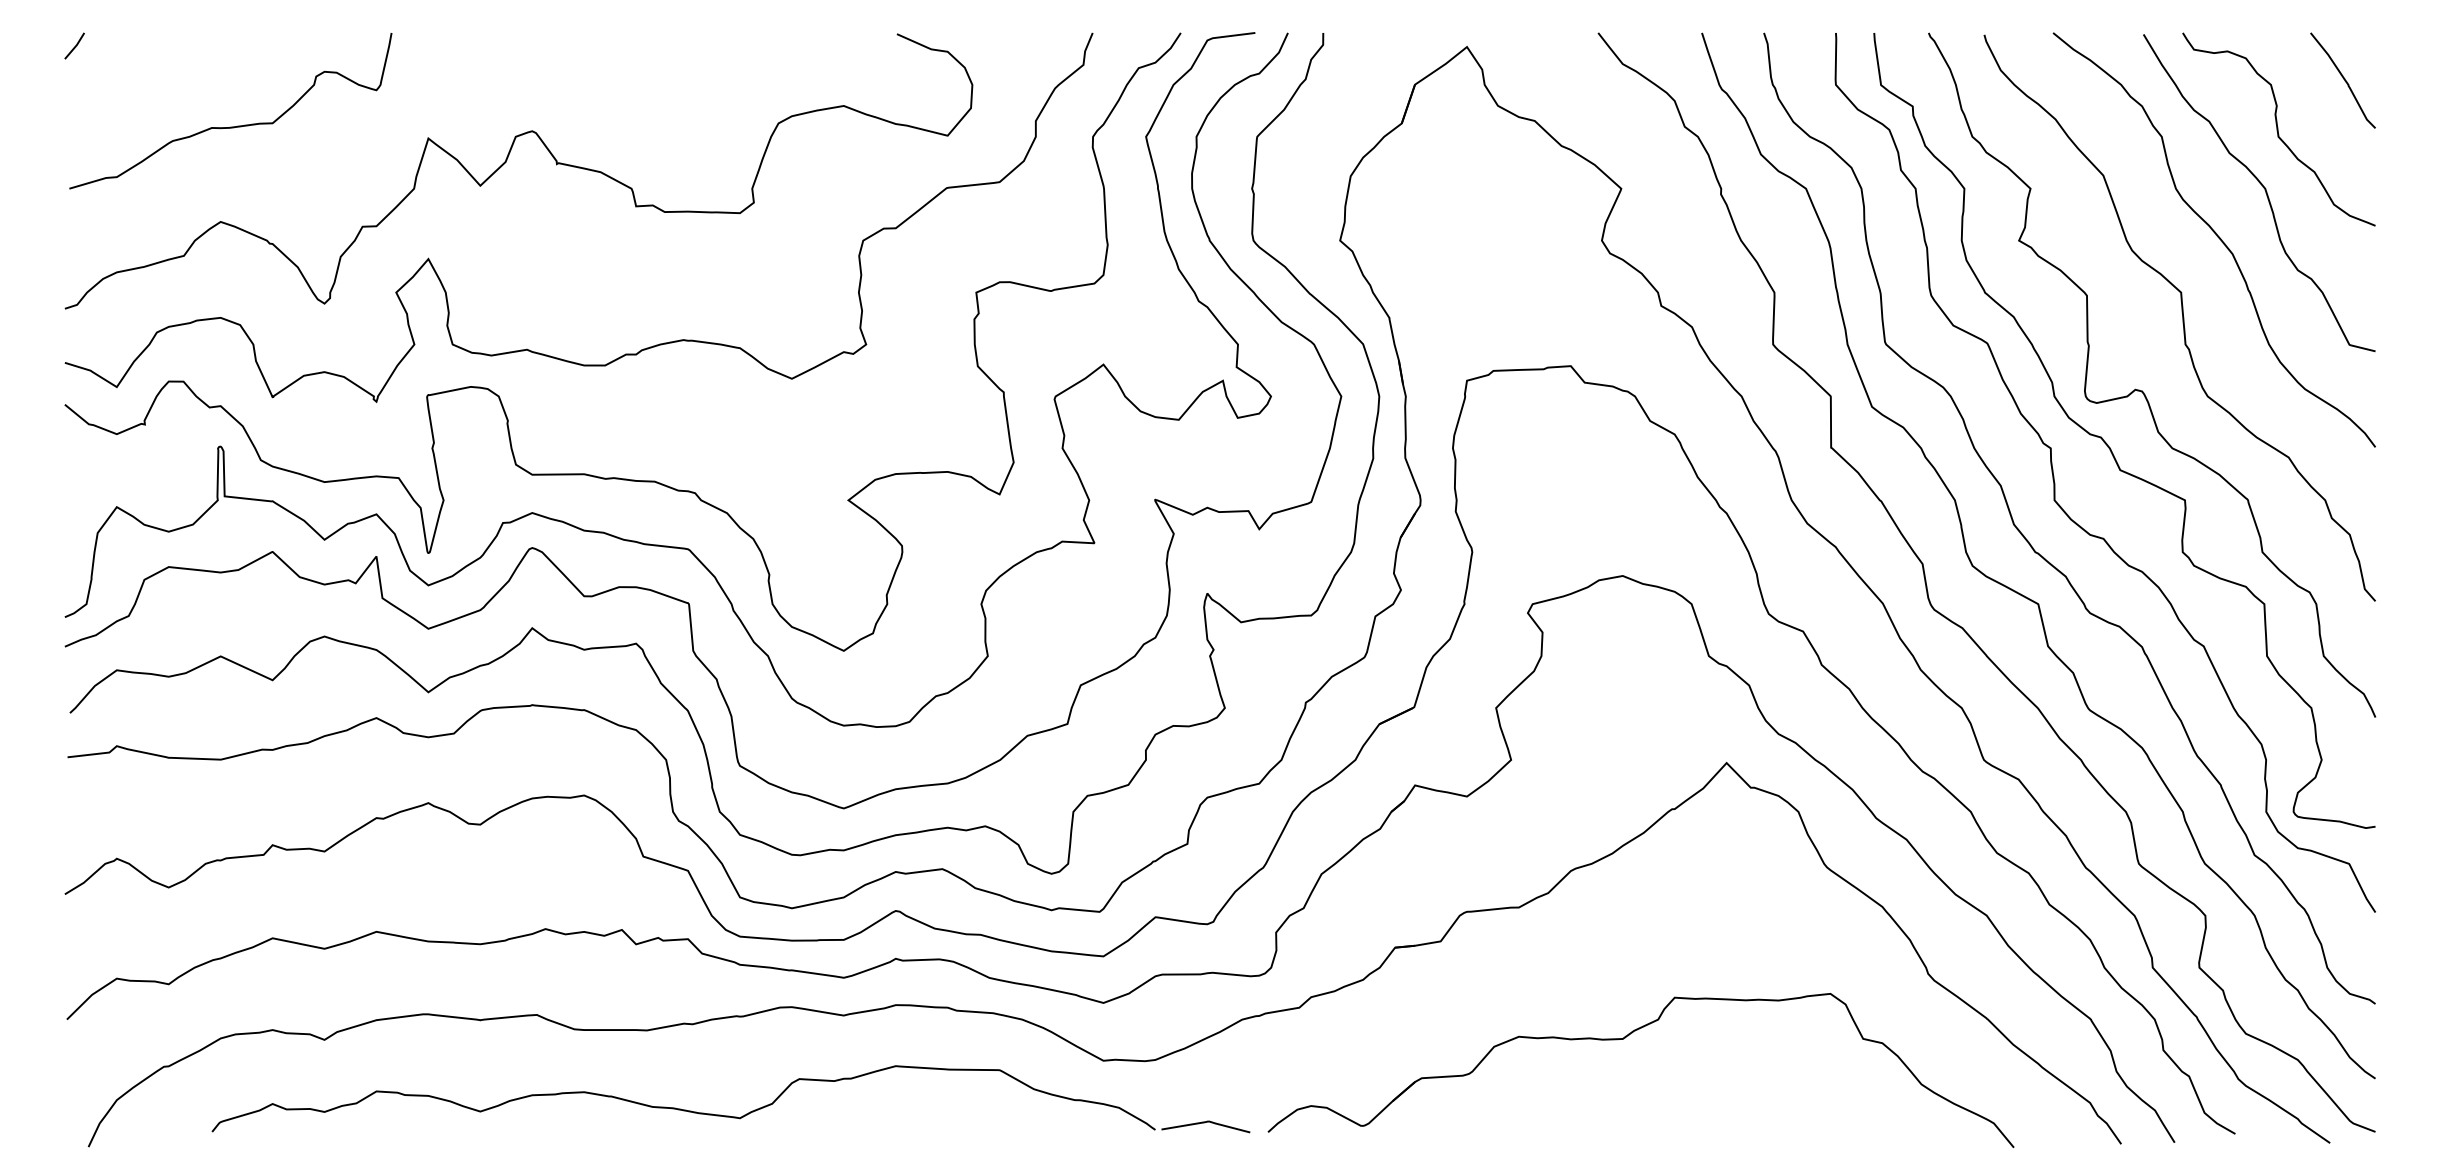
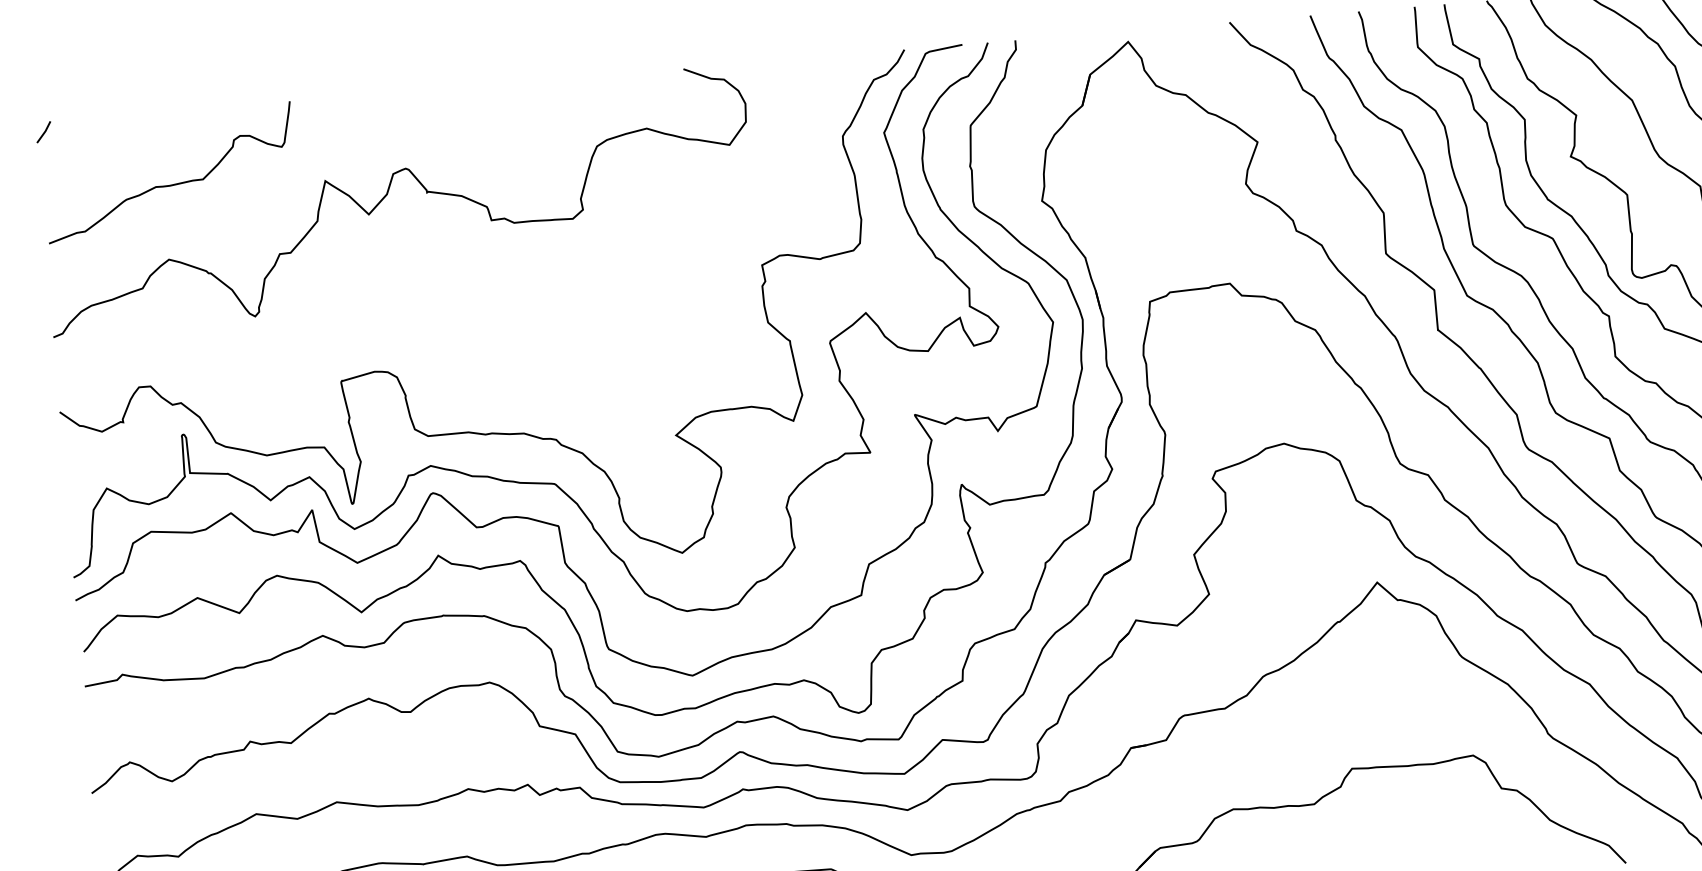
curve: (543, 353) -> (429, 340), removed

